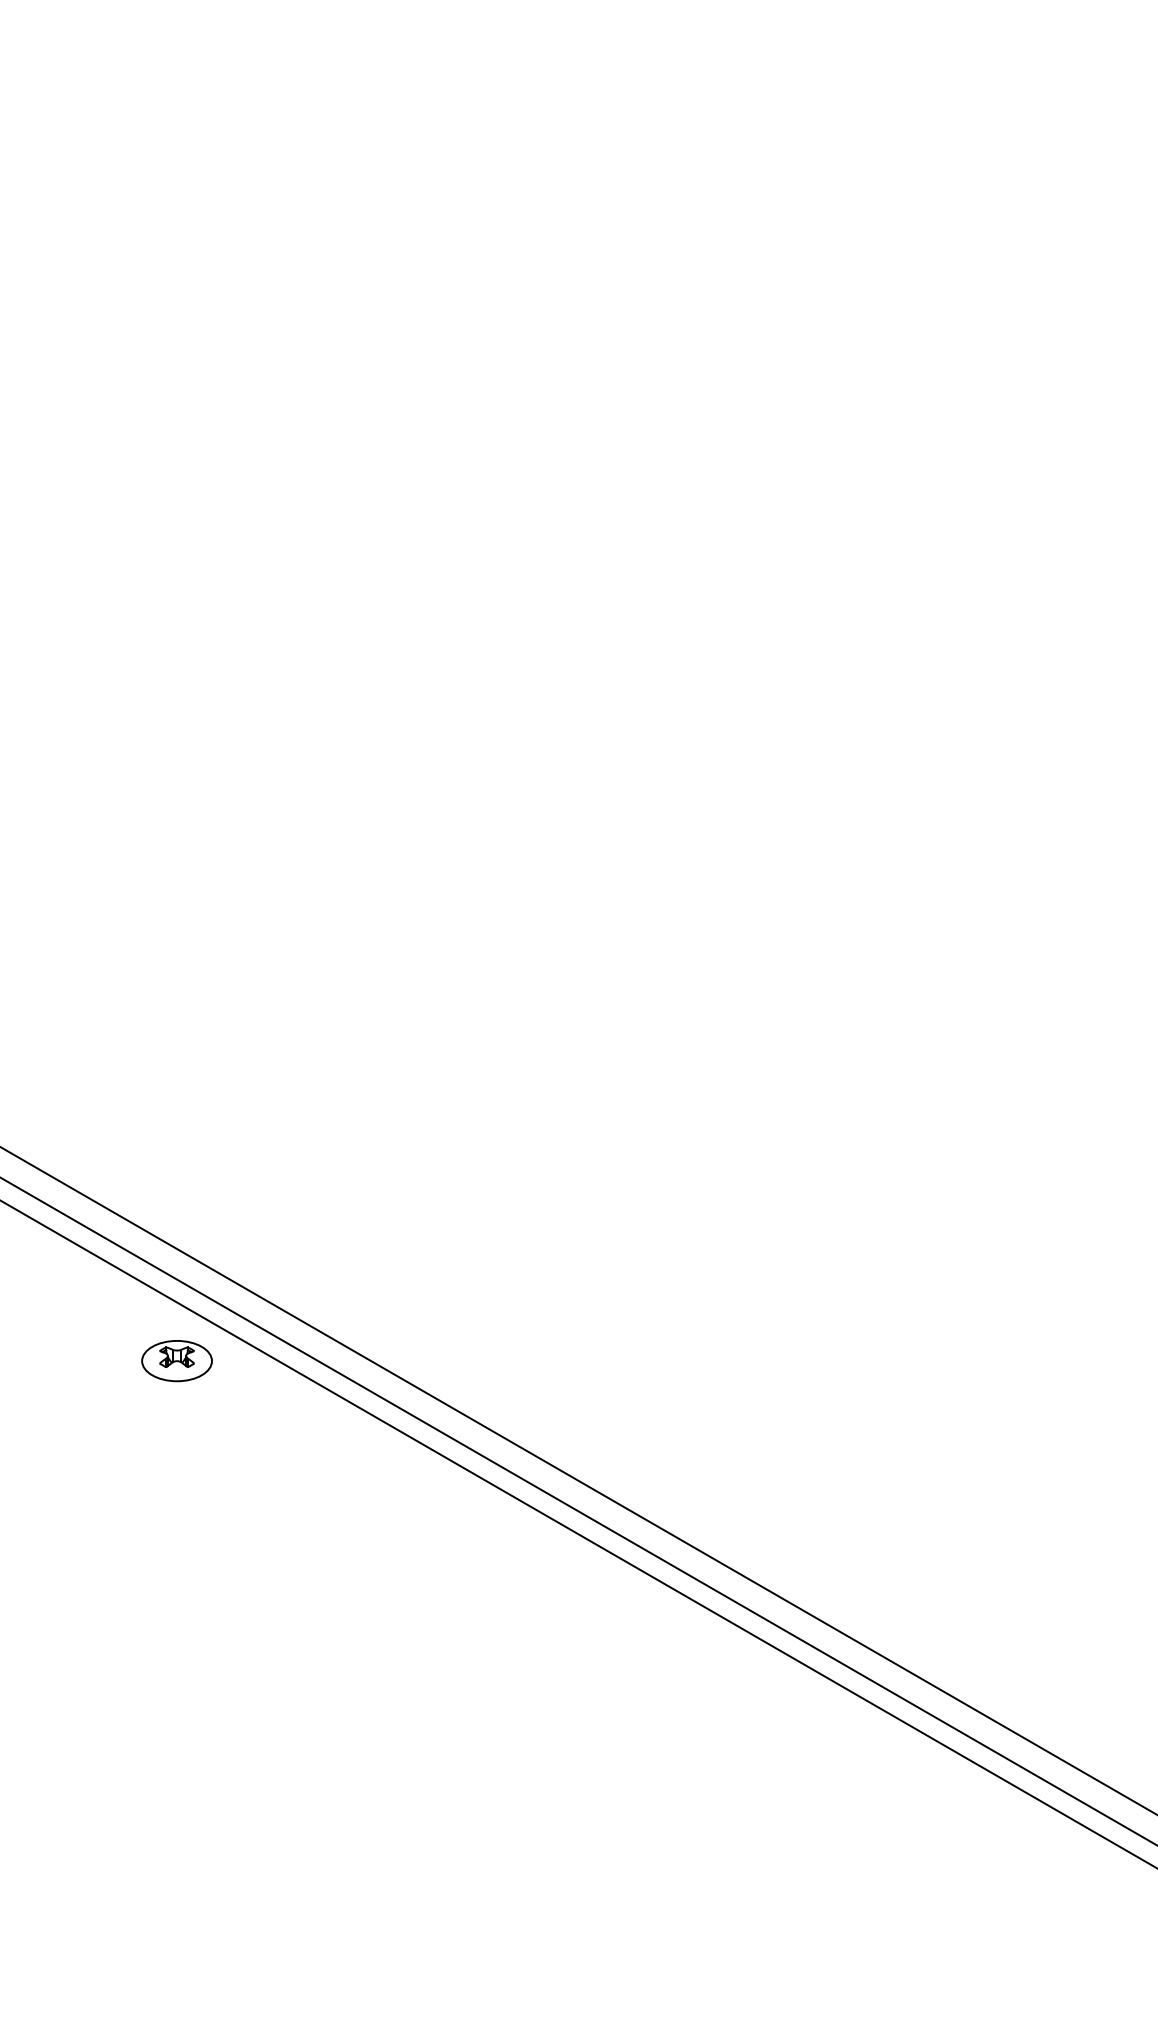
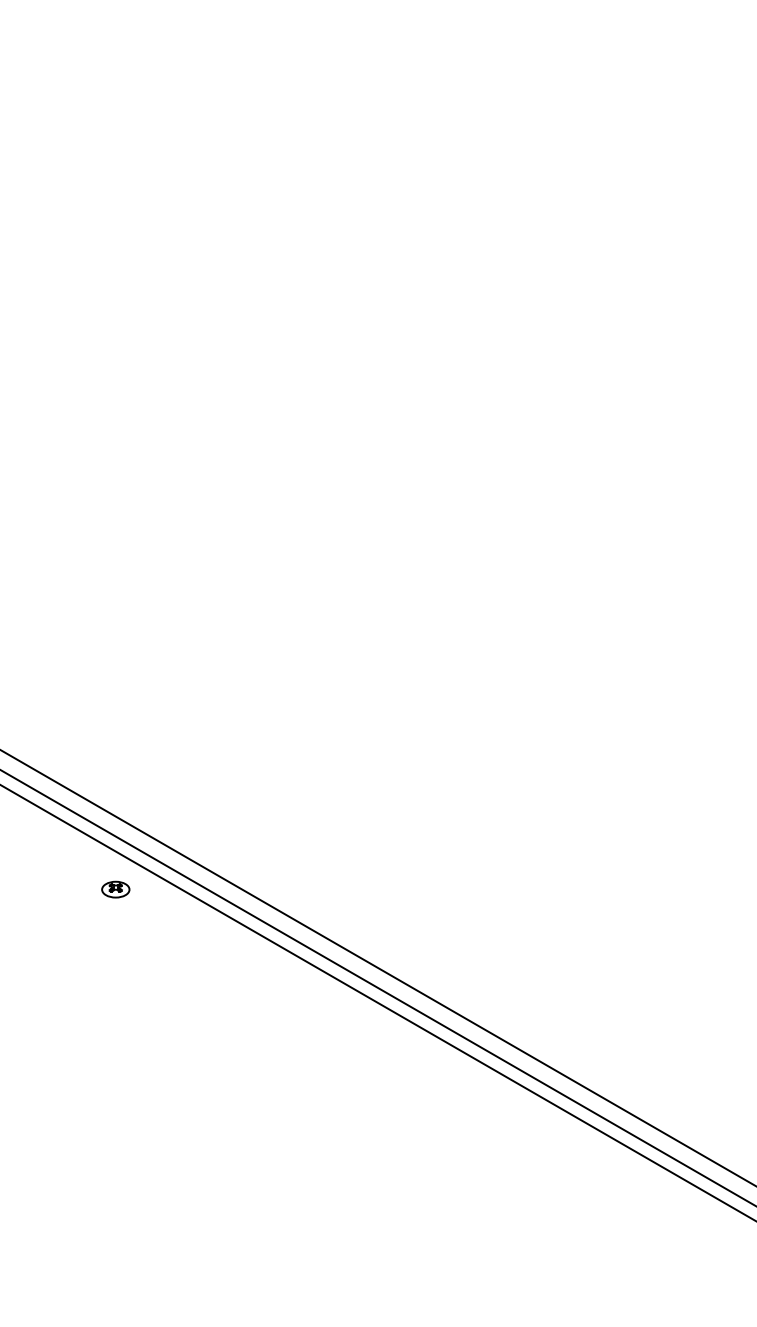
part: (176, 1360) -> (115, 889), size x0.6

